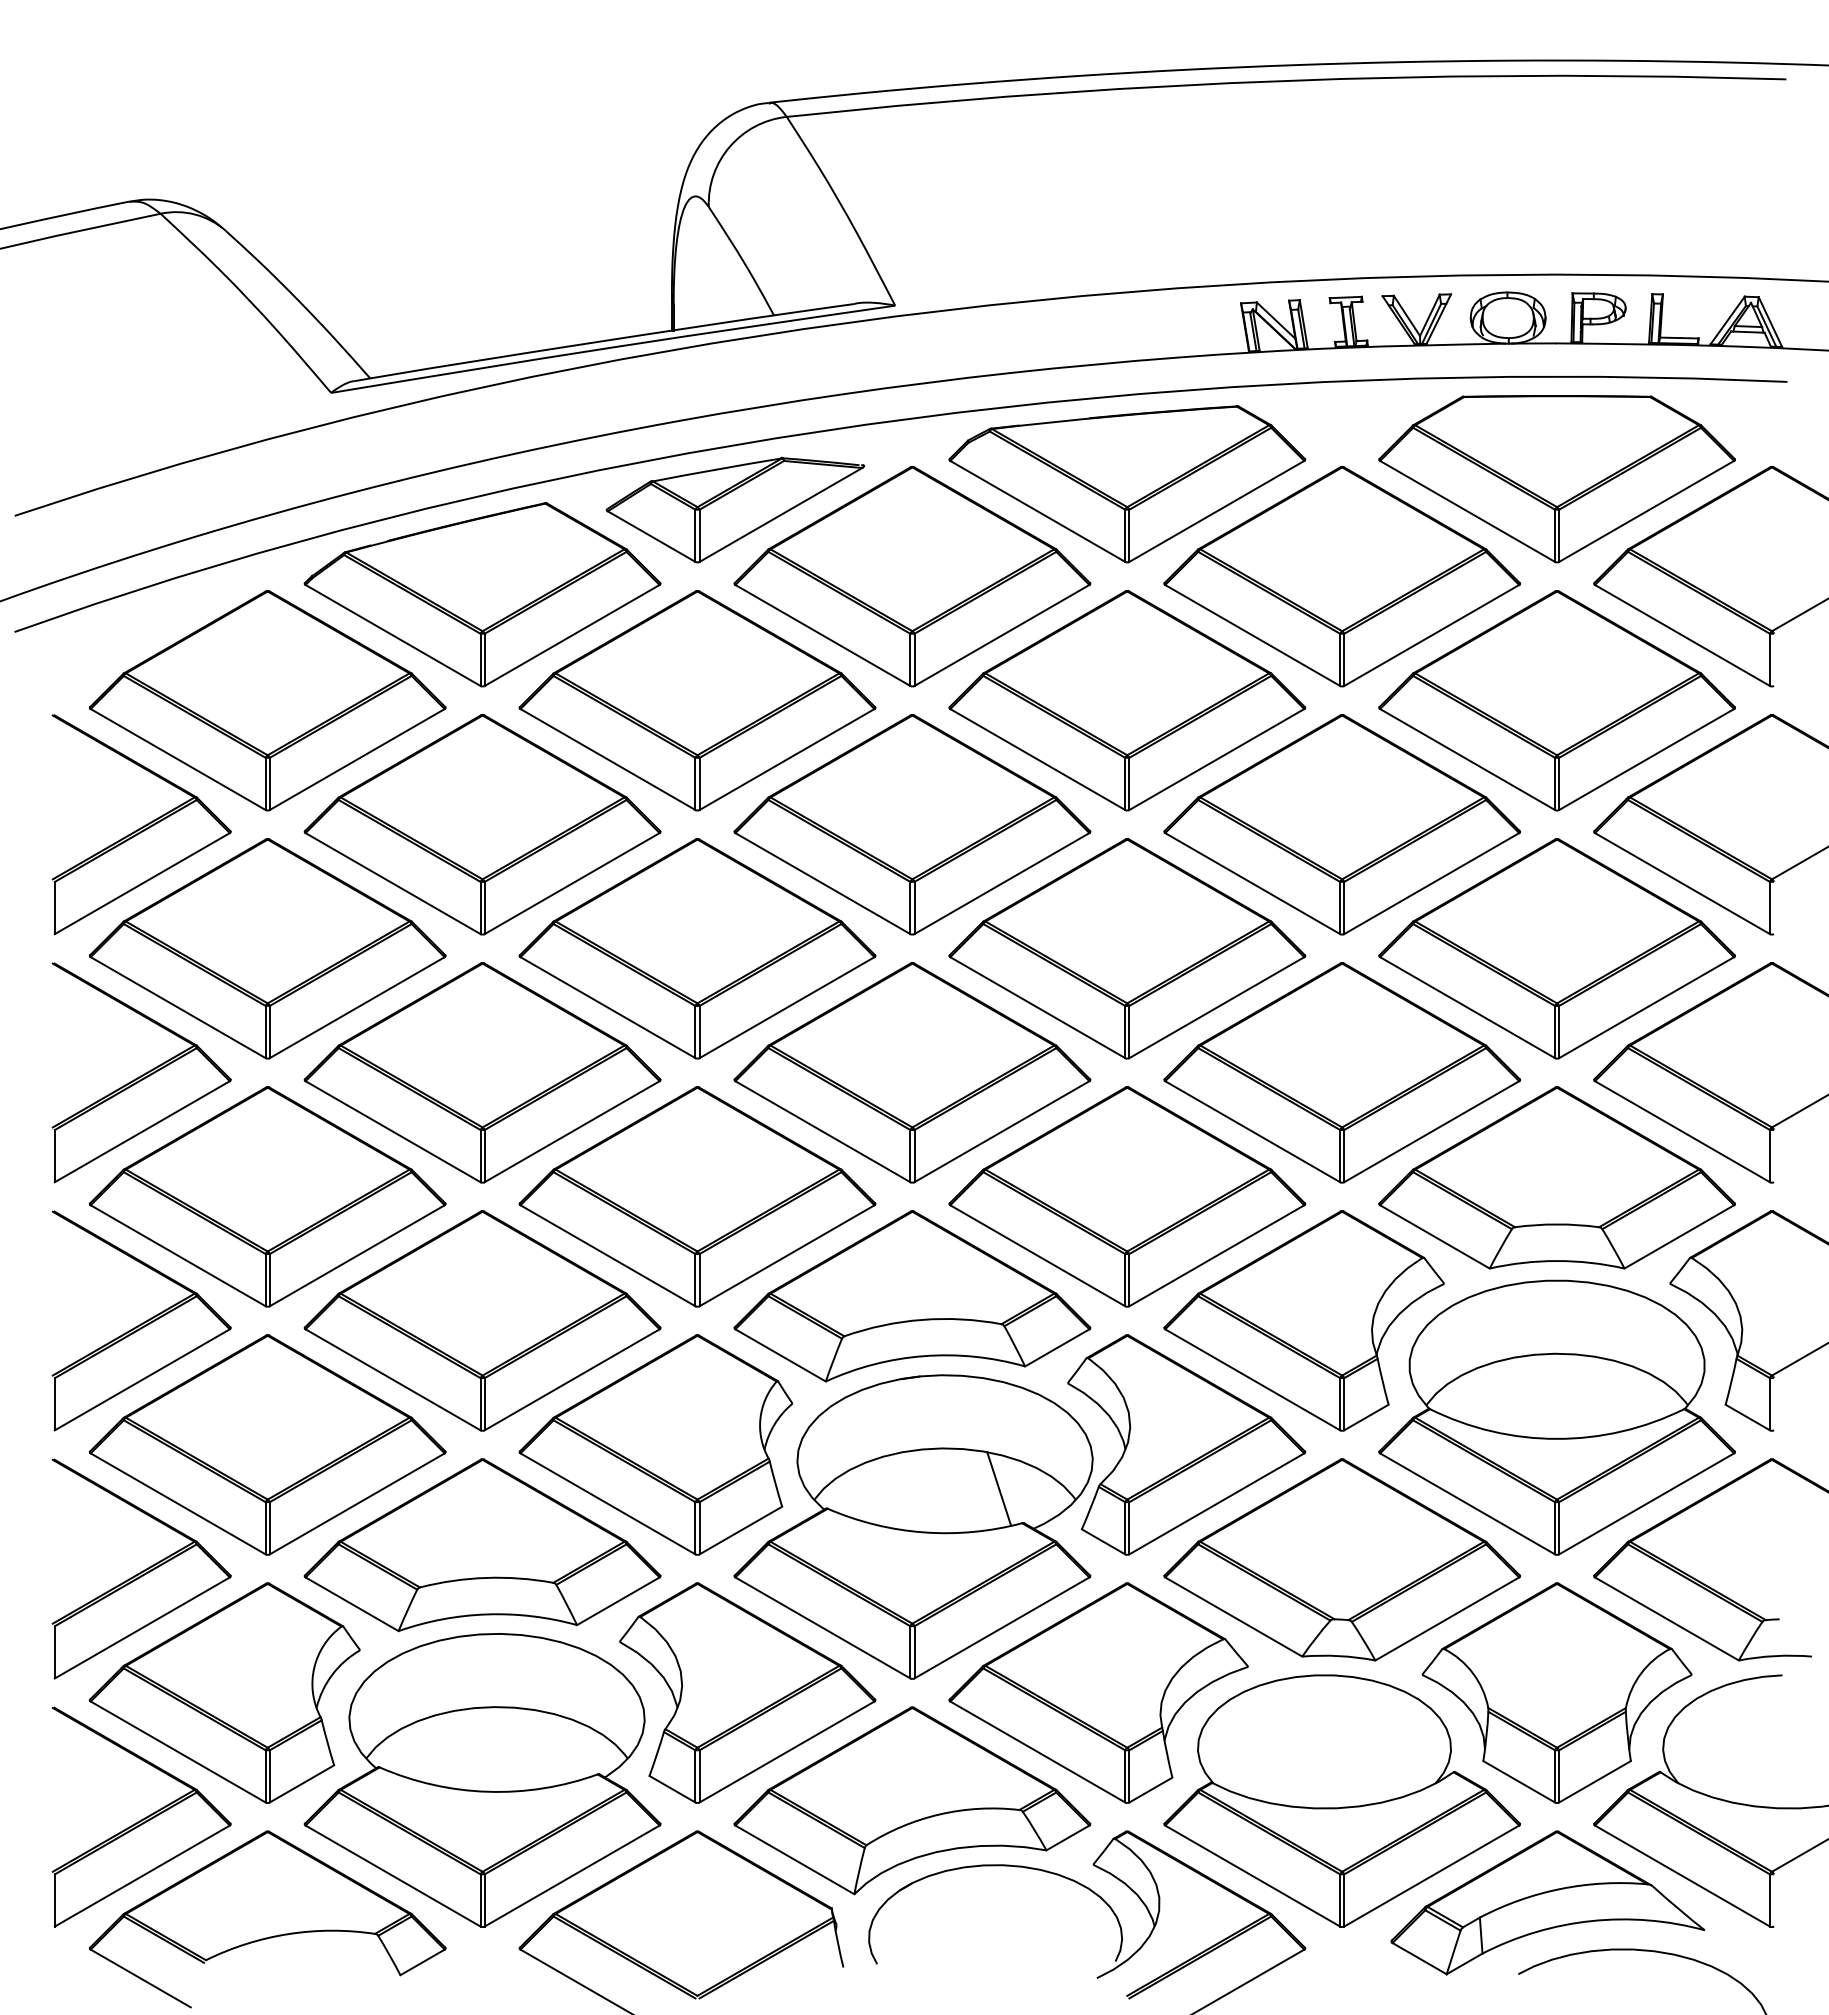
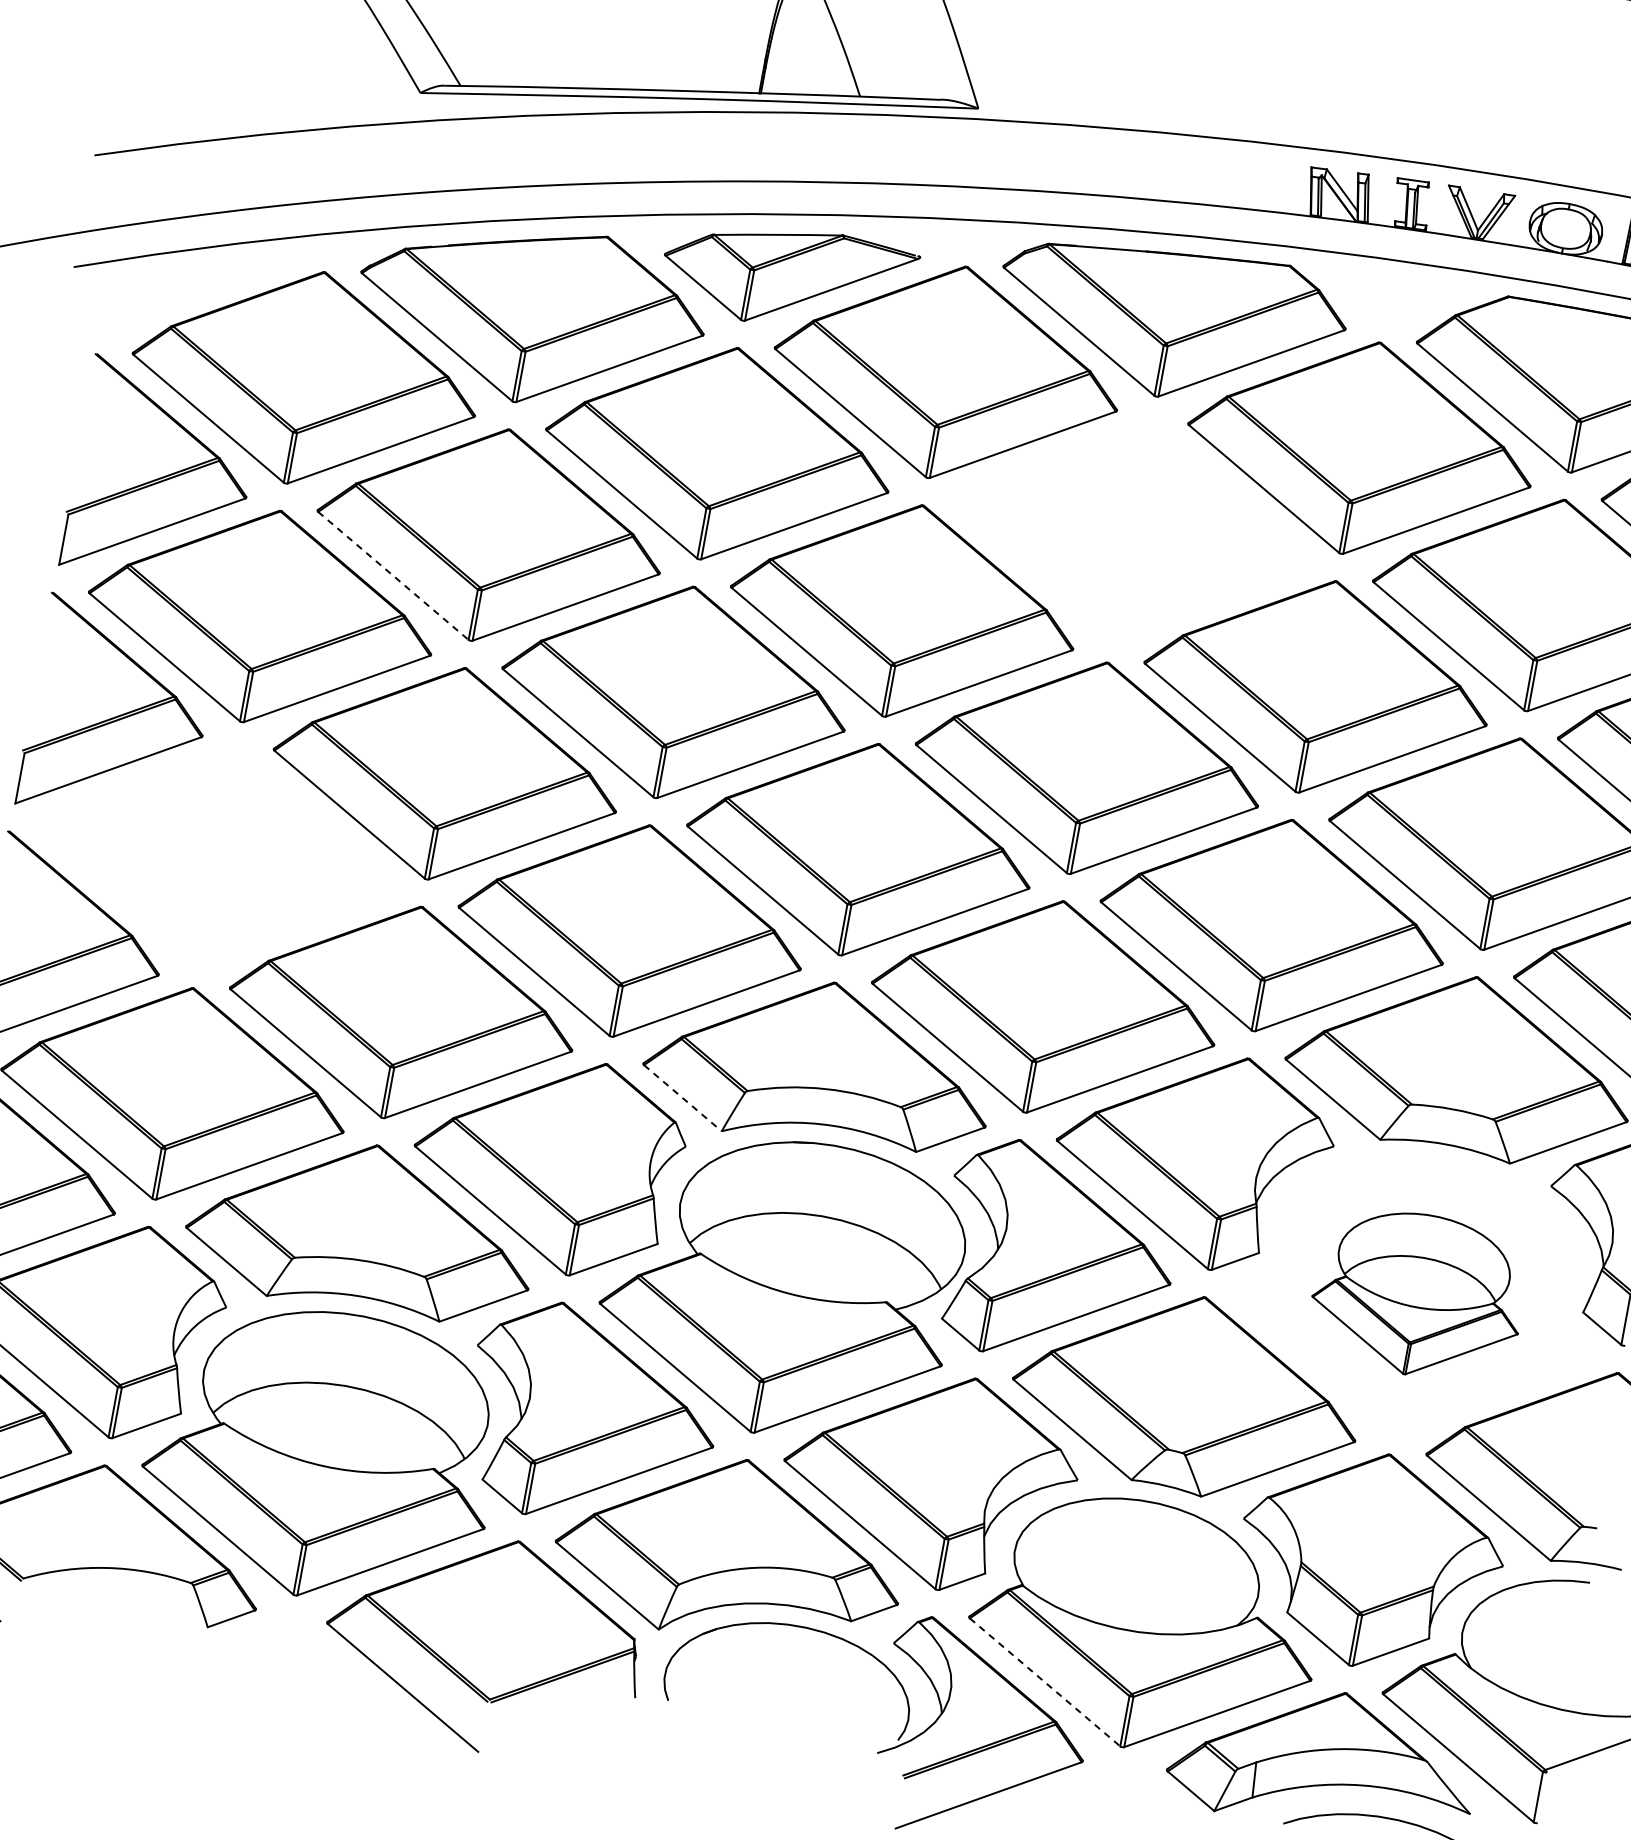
part: (1127, 700) -> (1132, 529), removed
line: (393, 883) -> (393, 575), solid -> dashed
part: (267, 1196) -> (217, 854), removed
line: (781, 1355) -> (683, 1098), solid -> dashed
part: (1556, 1417) -> (1418, 1294), size x0.6
line: (999, 1488) -> (869, 1264), removed
line: (1253, 1876) -> (1045, 1682), solid -> dashed

